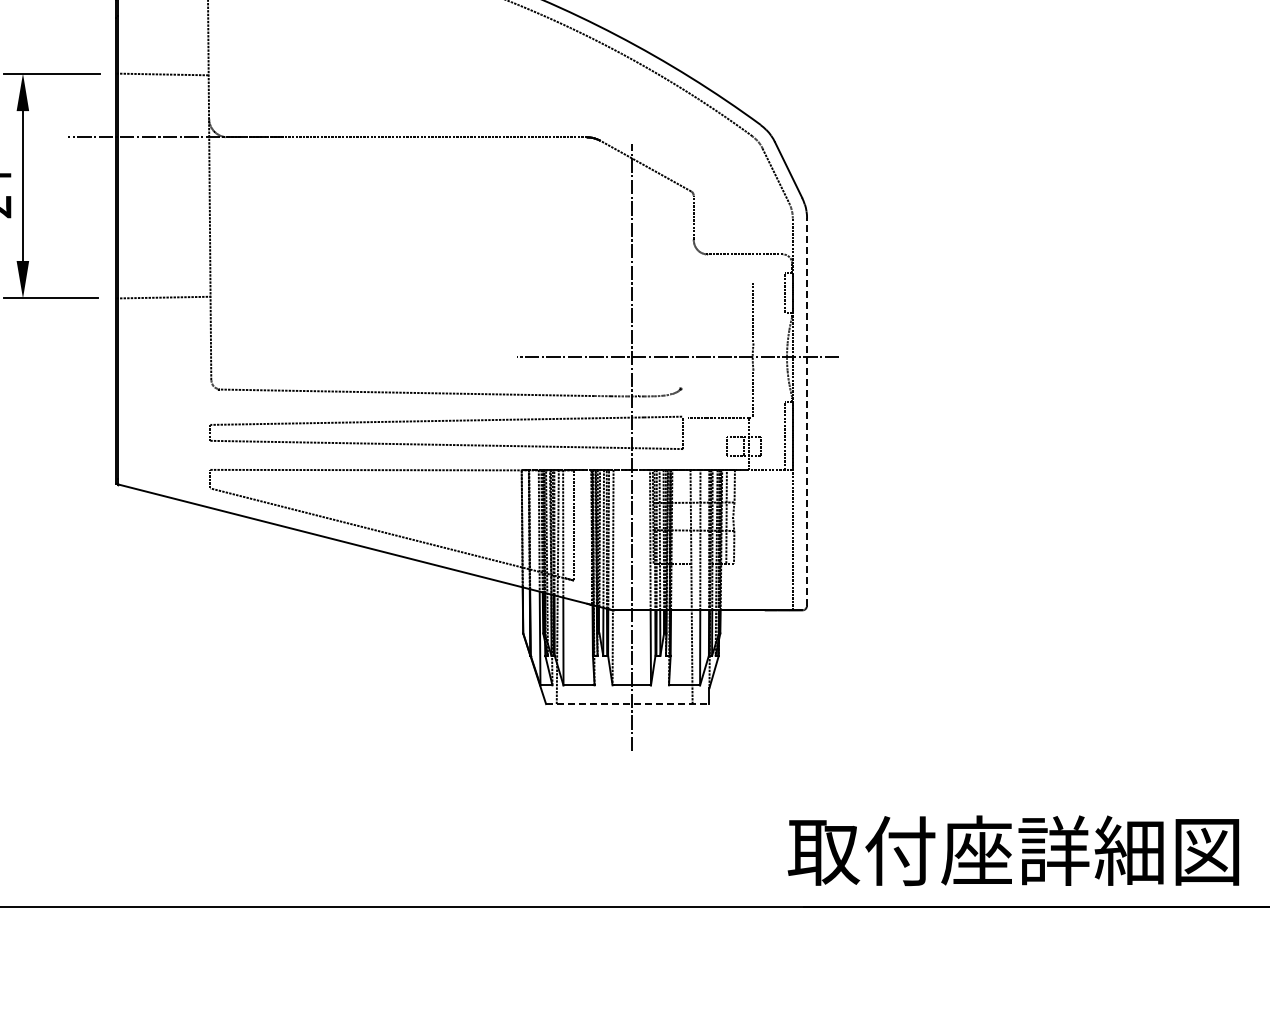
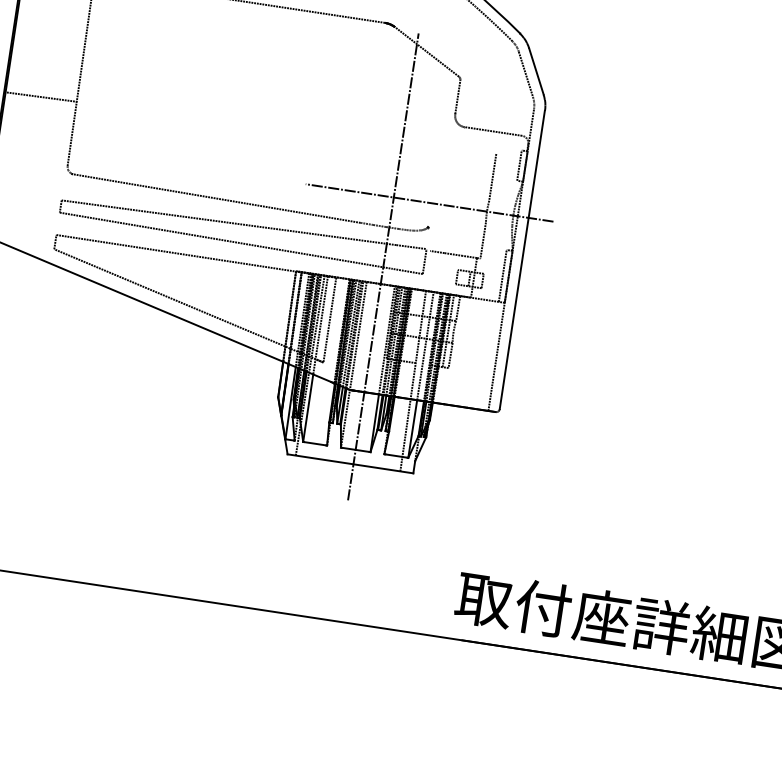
line: (806, 412) -> (521, 260), dashed -> solid
line: (627, 704) -> (350, 464), dashed -> solid

